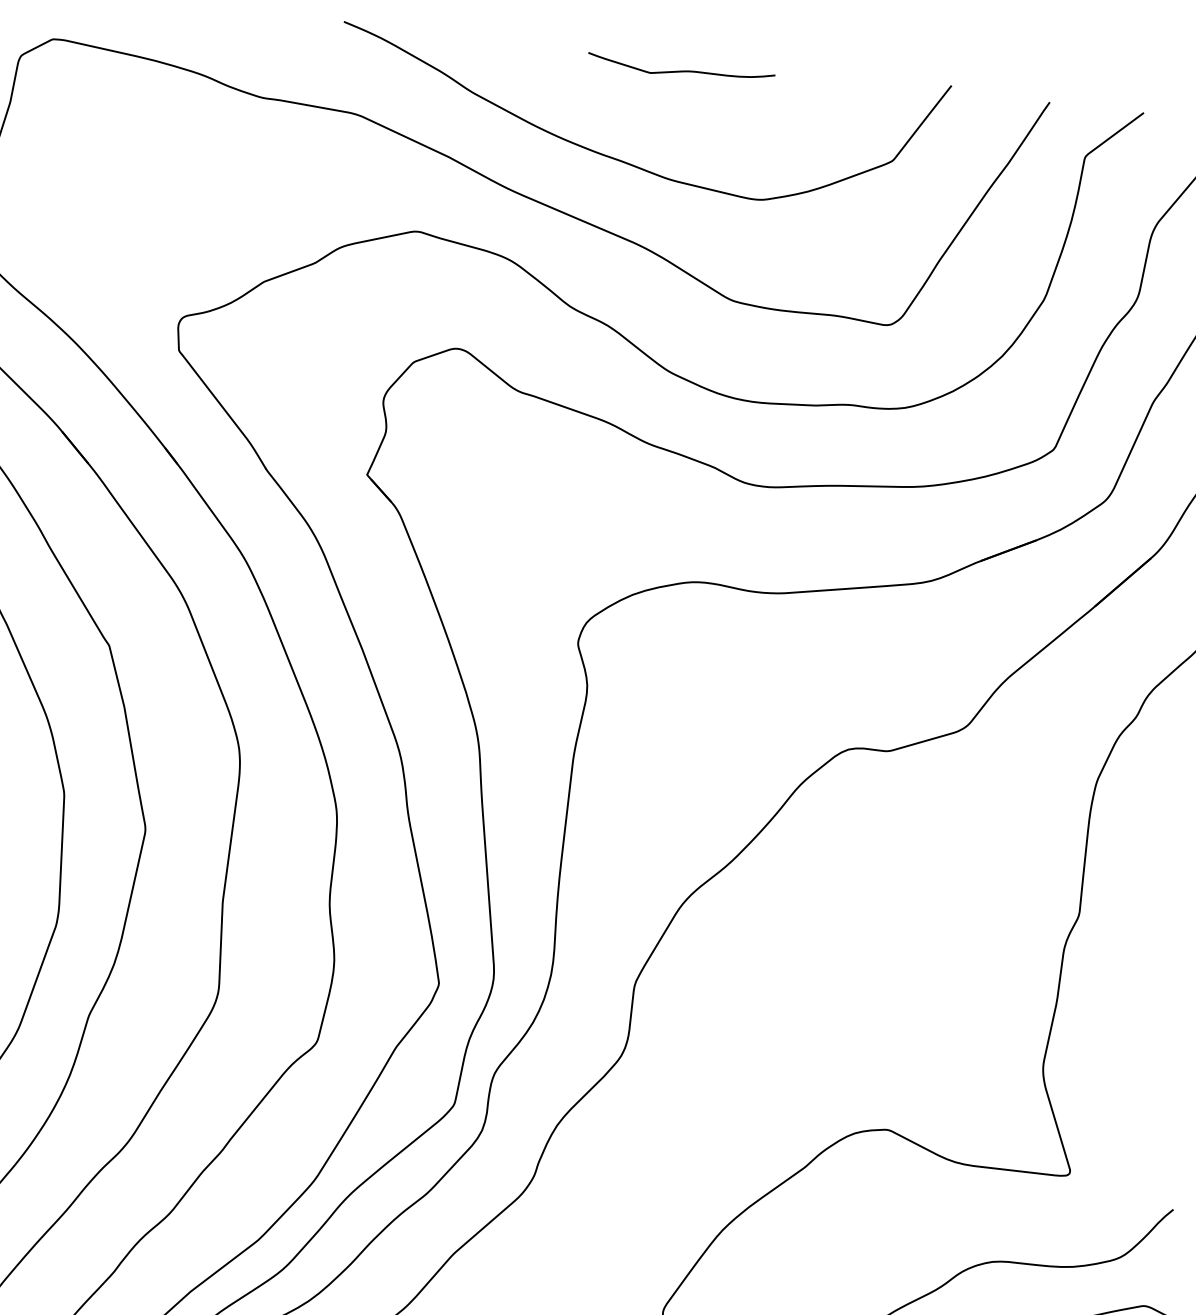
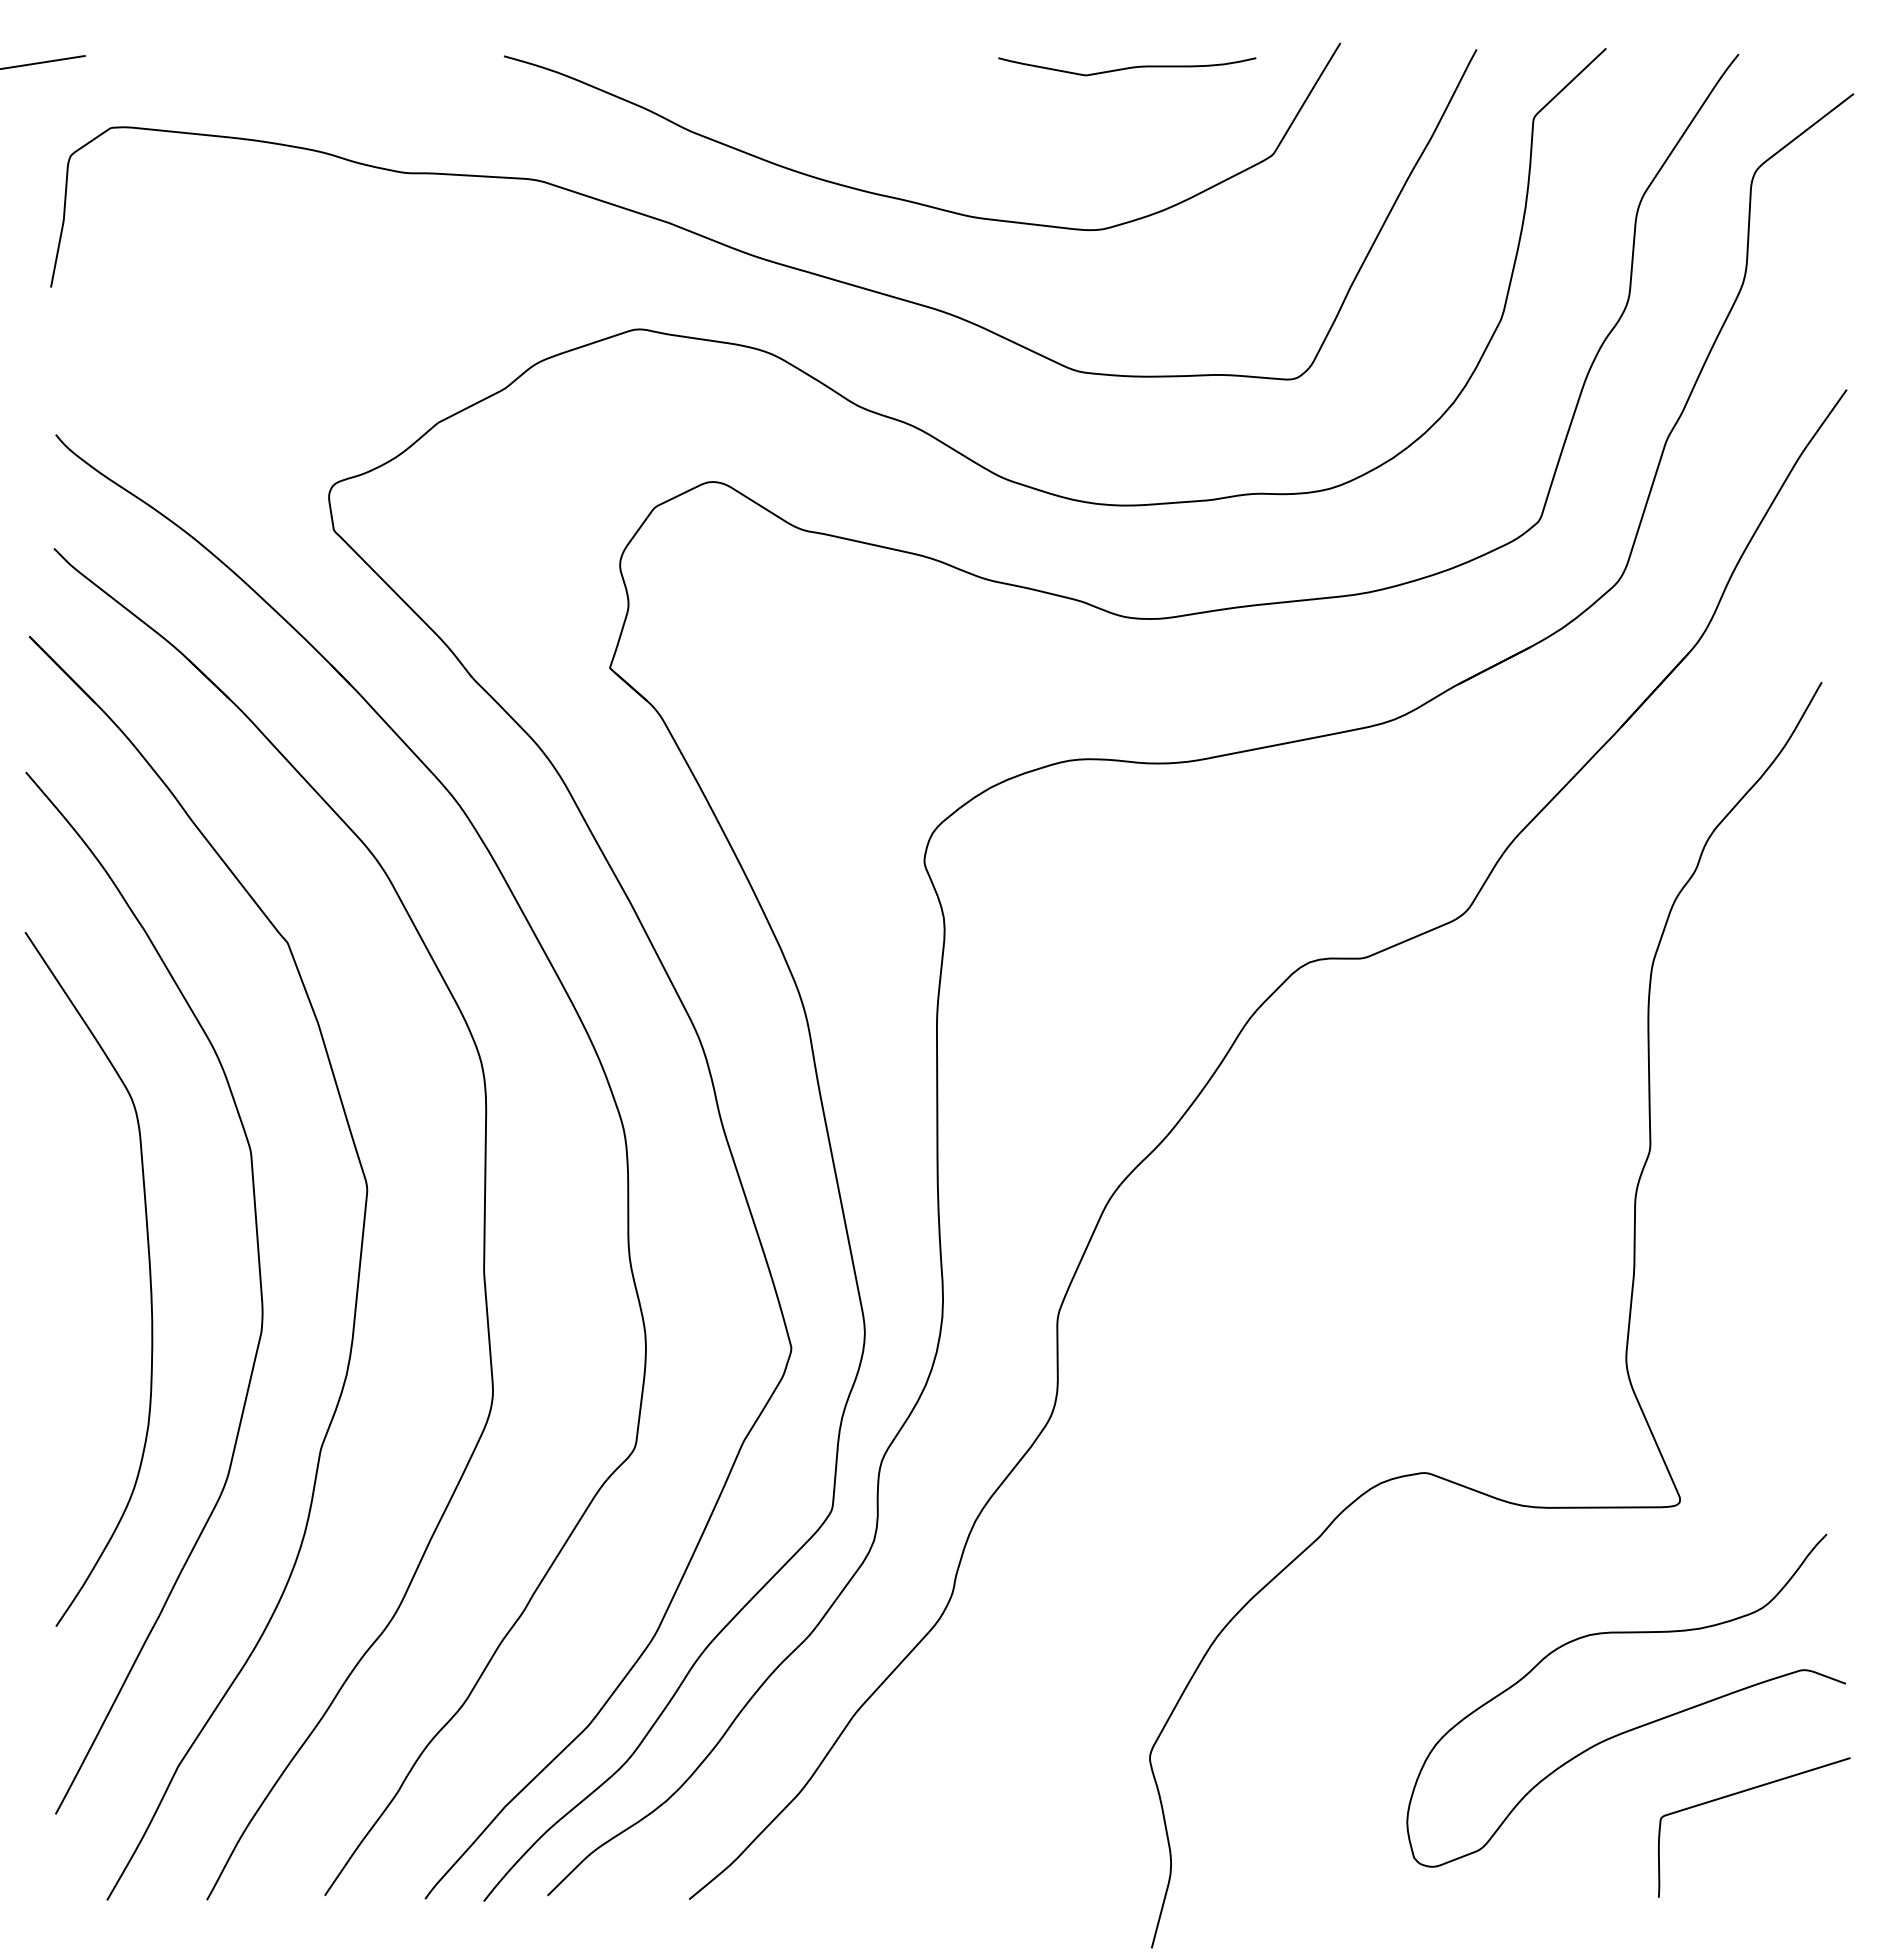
curve: (681, 70) -> (1127, 67), moved

